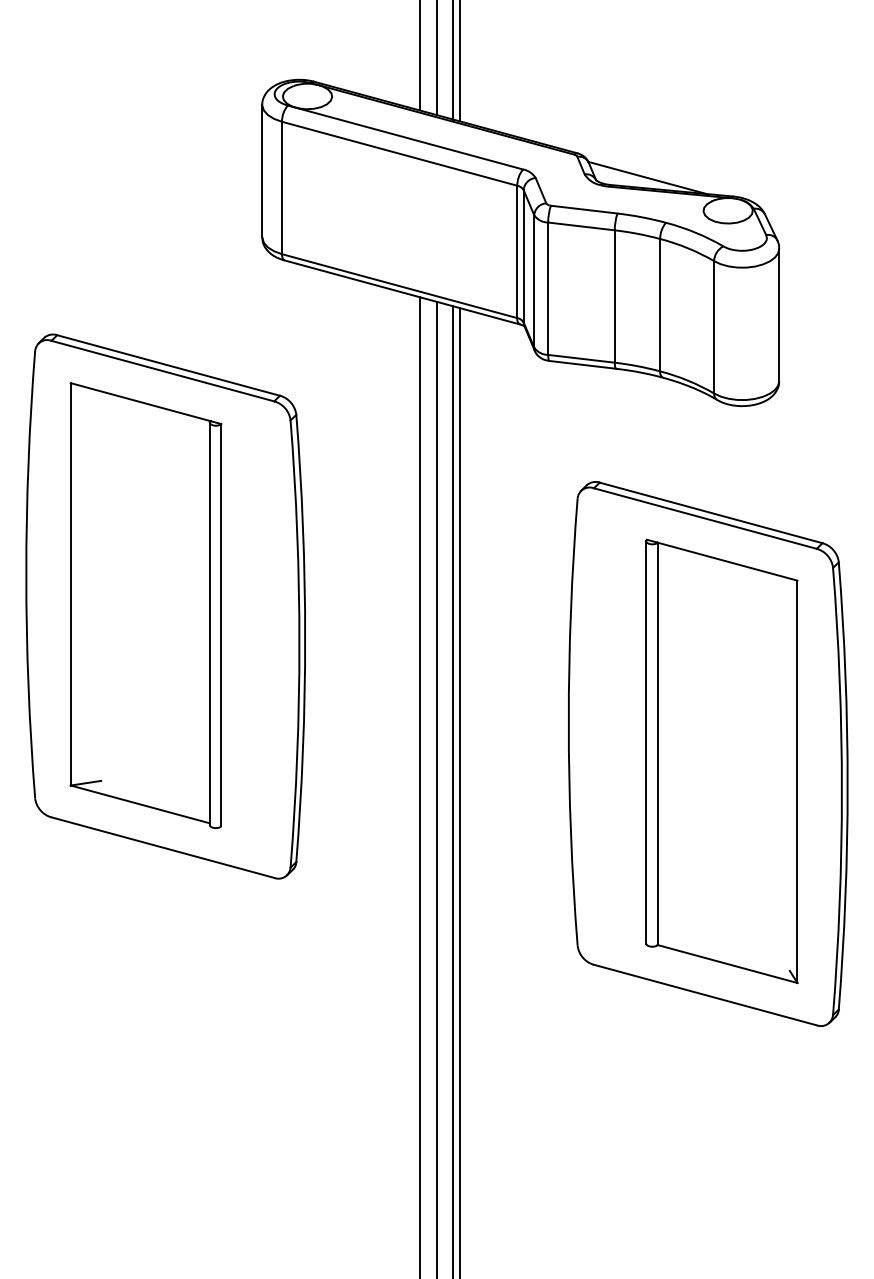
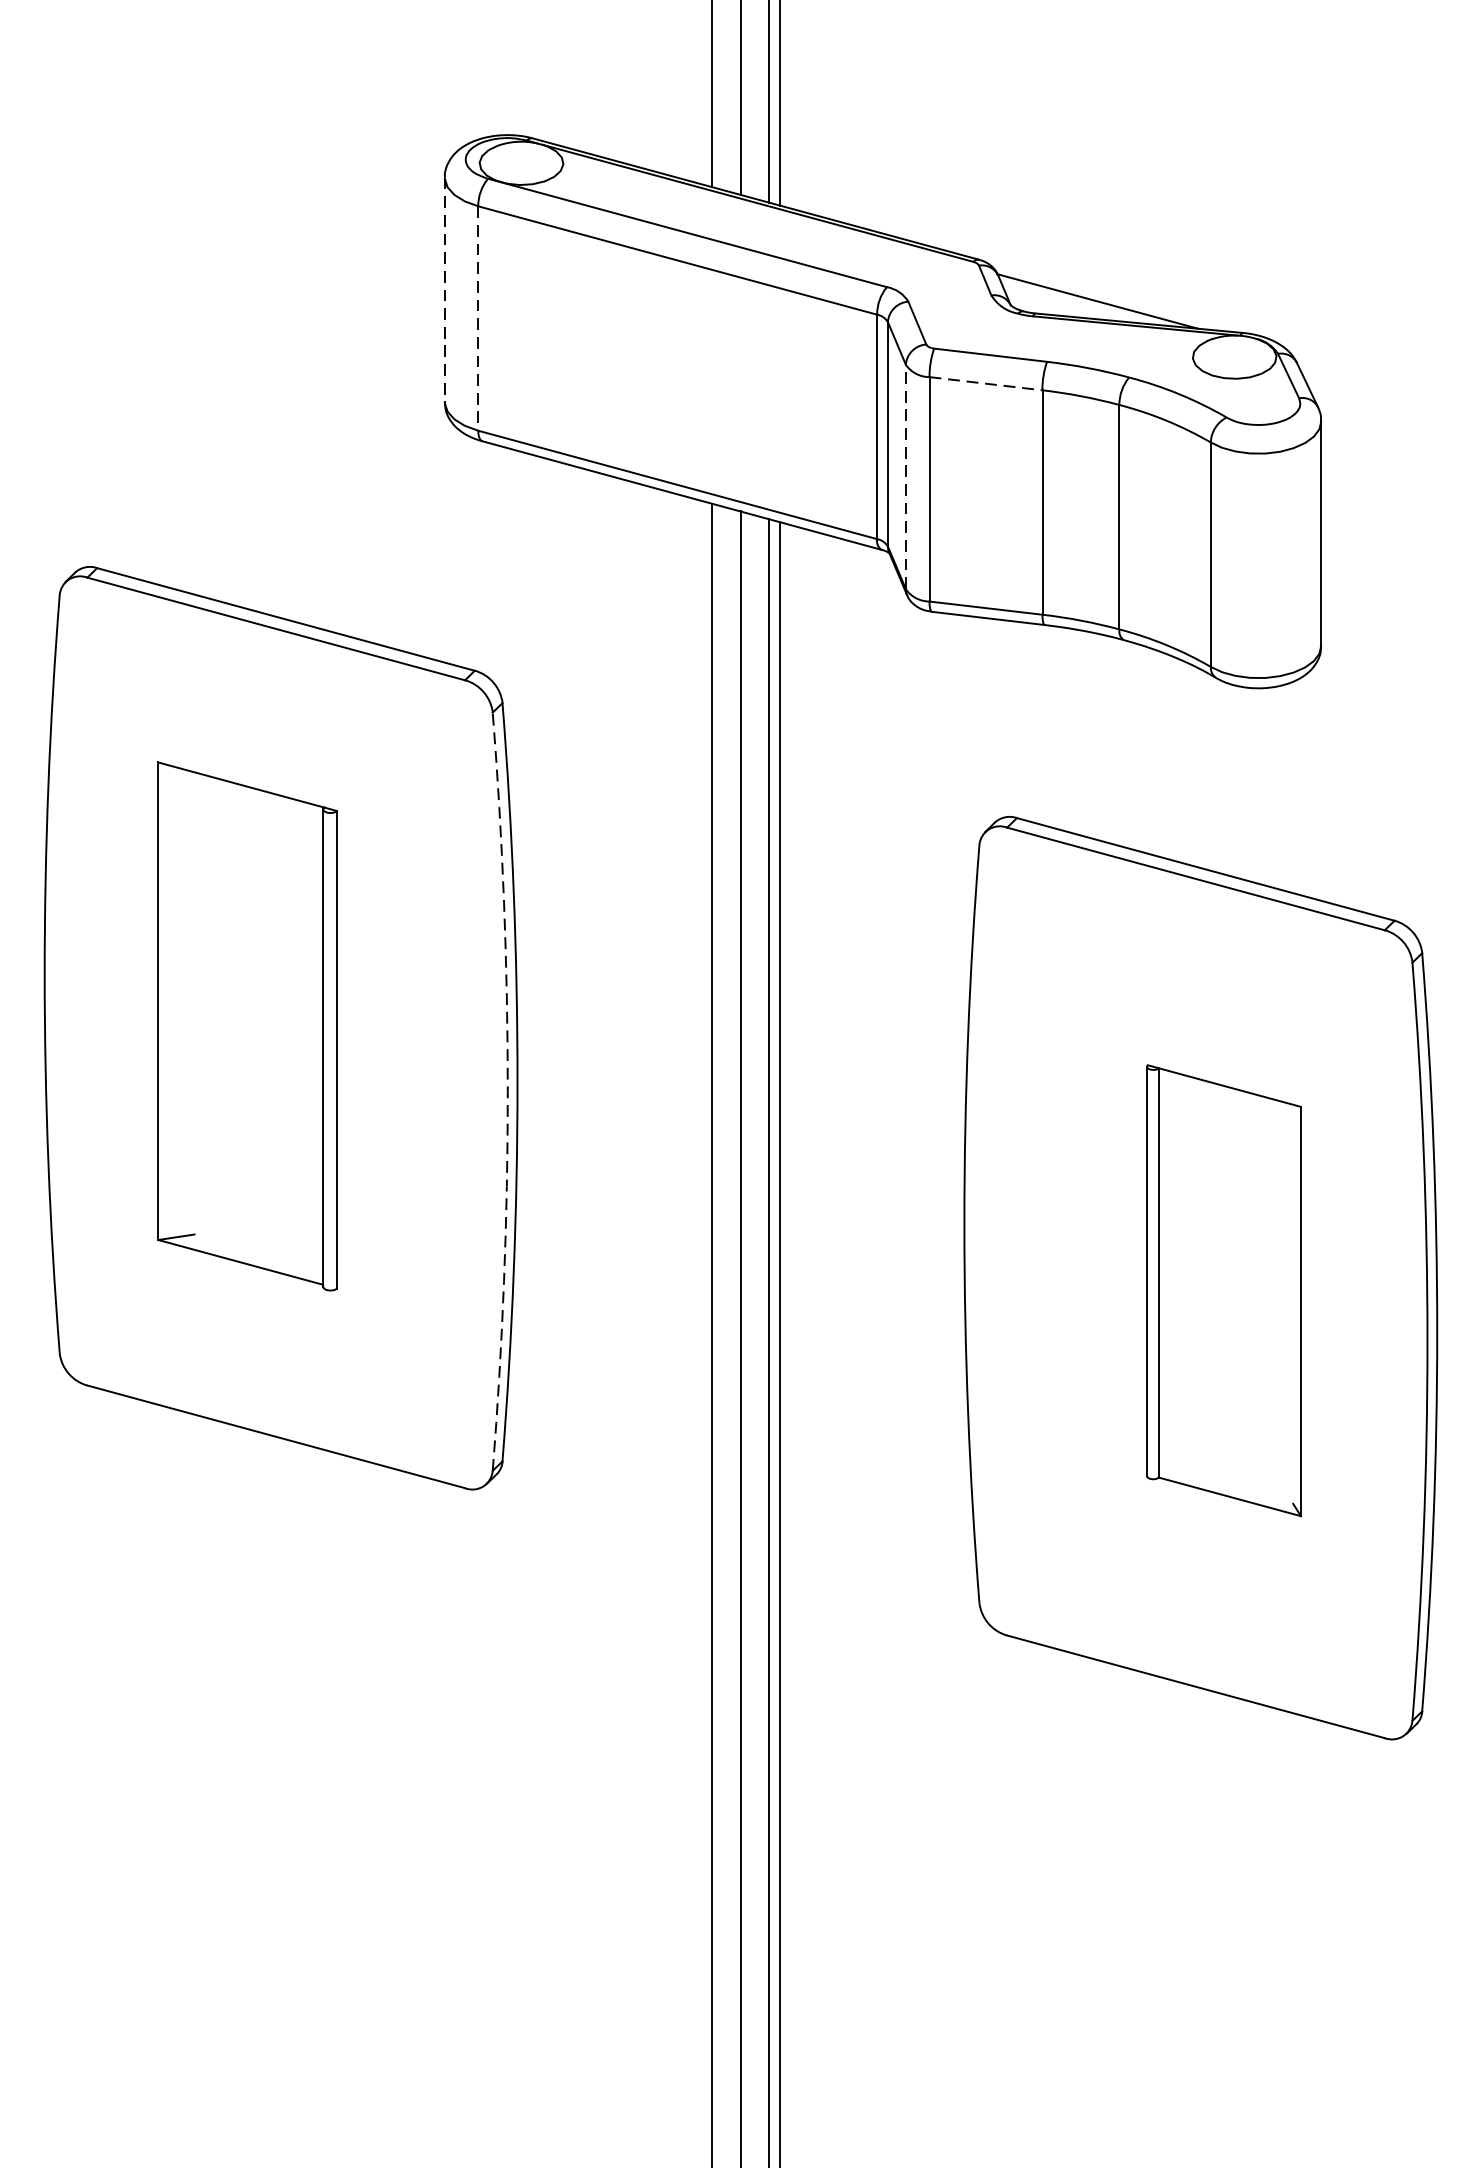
line: (262, 171) -> (445, 290), solid -> dashed
line: (282, 188) -> (479, 319), solid -> dashed
line: (581, 226) -> (985, 383), solid -> dashed
line: (534, 280) -> (906, 475), solid -> dashed
part: (145, 605) -> (246, 1026), size x0.7
arc: (299, 644) -> (507, 1092), solid -> dashed
part: (721, 761) -> (1223, 1290), size x0.6

